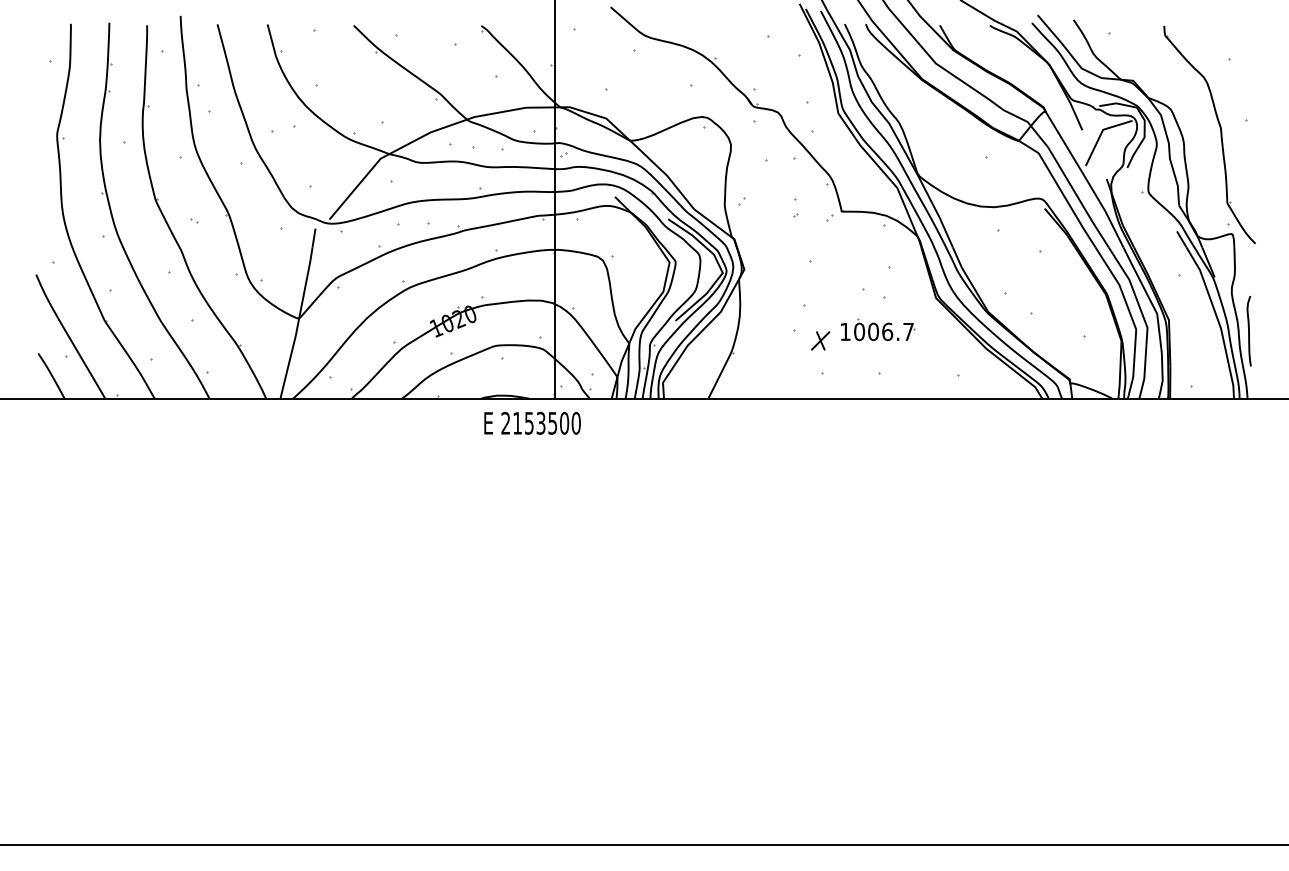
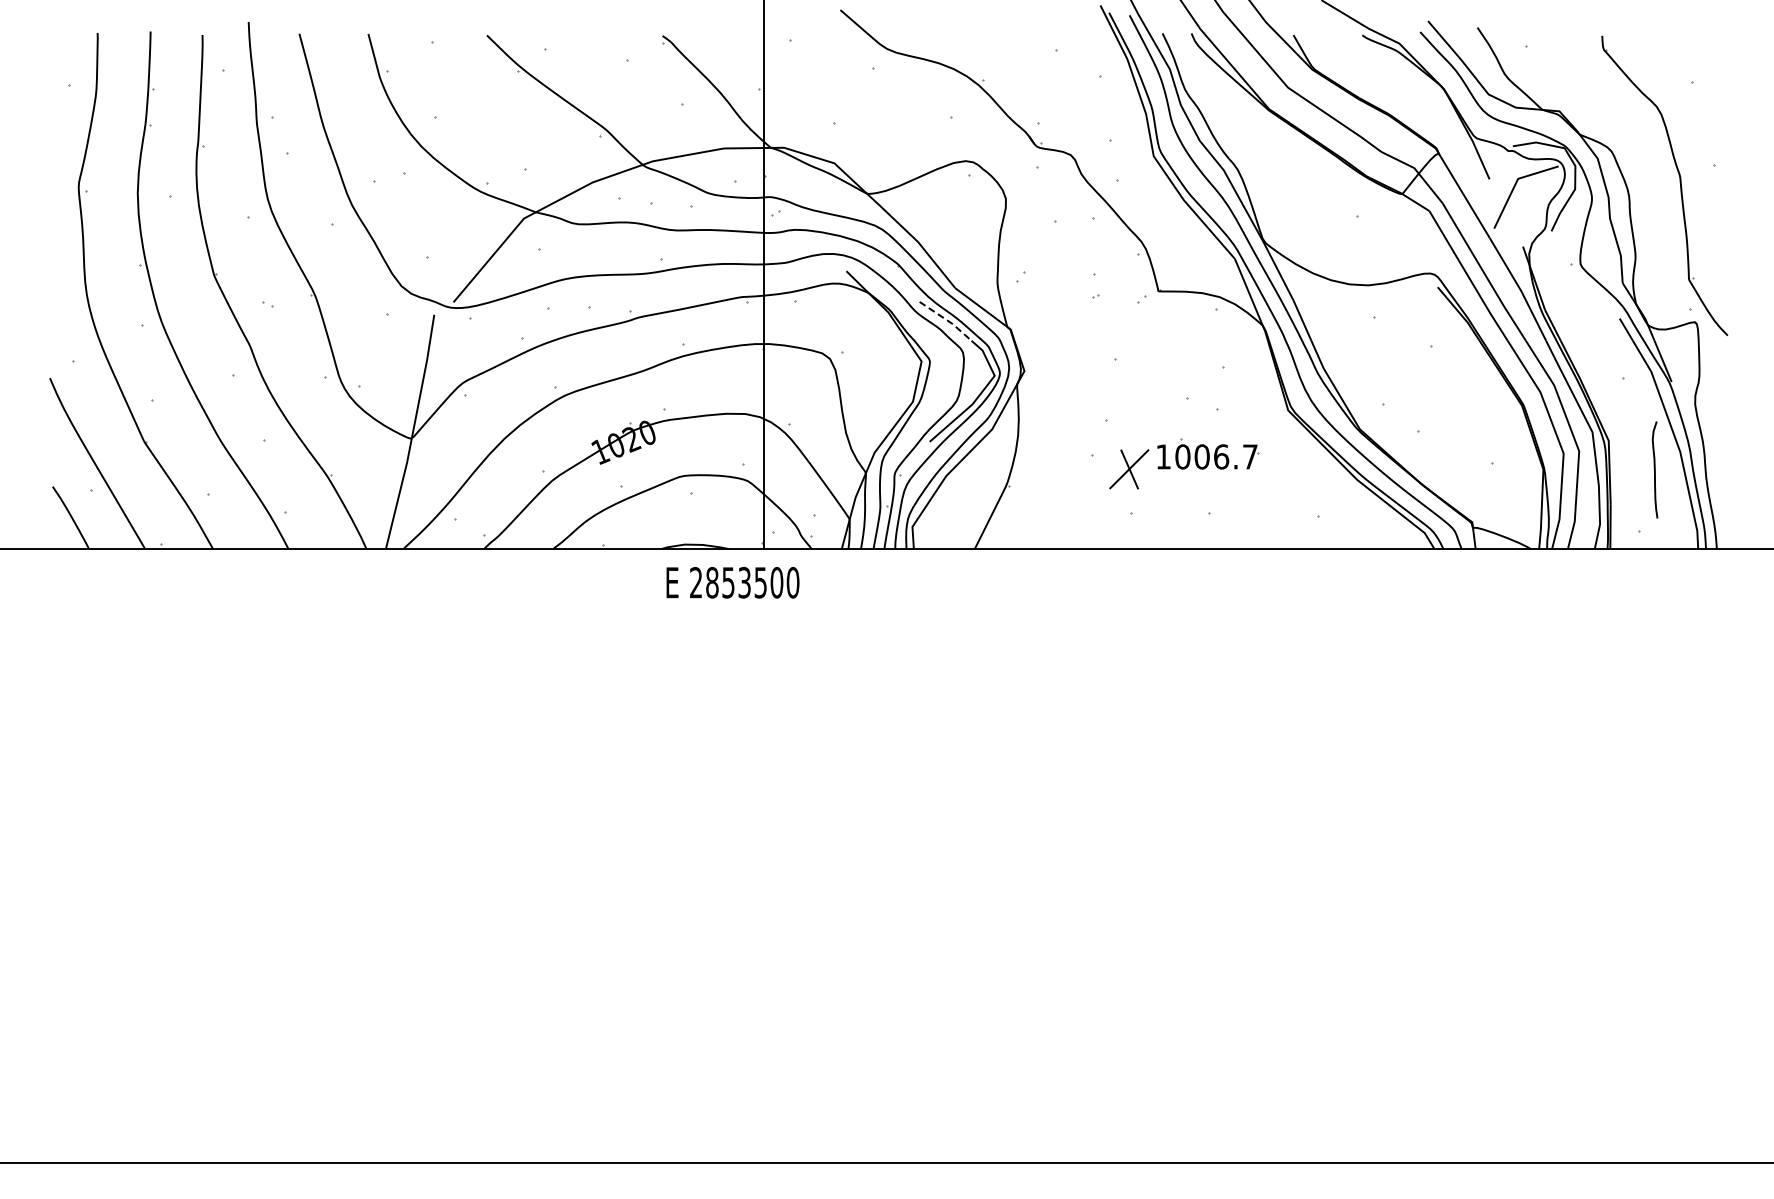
line: (688, 232) -> (947, 320), solid -> dashed
curve: (1248, 330) -> (1654, 469), moved
part: (820, 341) -> (1129, 469), size x1.6
text: (517, 423) -> (712, 582), 2153500 -> 2853500

